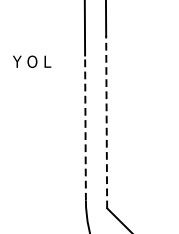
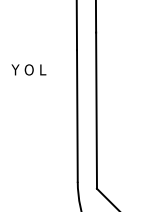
text: (31, 61) -> (28, 69), moved
line: (106, 121) -> (96, 110), dashed -> solid
line: (85, 128) -> (77, 116), dashed -> solid

